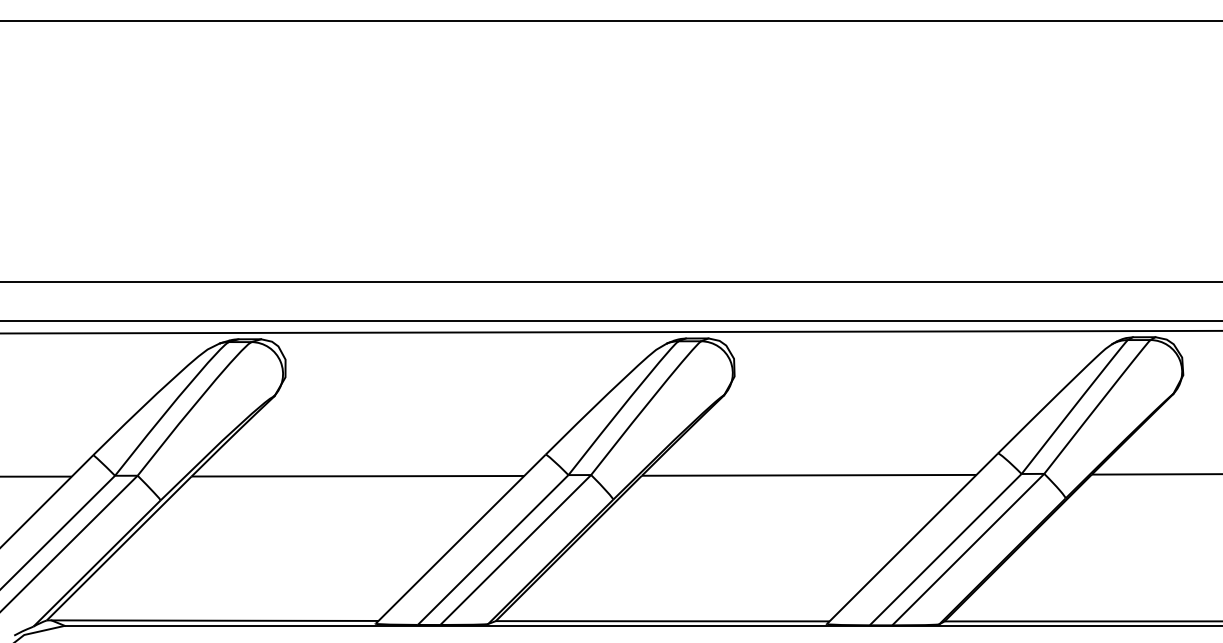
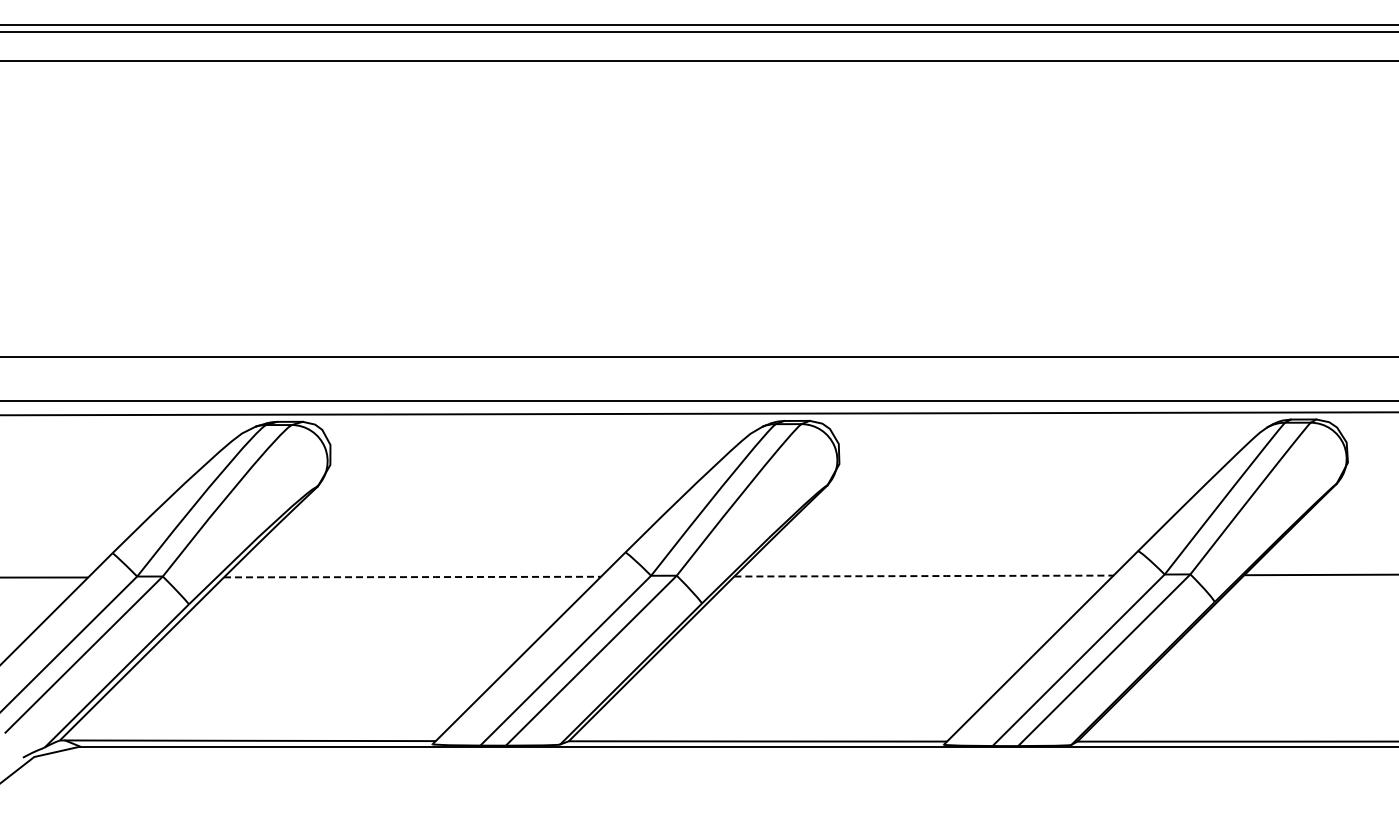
line: (809, 475) -> (924, 576), solid -> dashed
line: (358, 476) -> (413, 577), solid -> dashed

